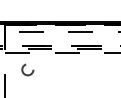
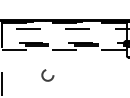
circle: (27, 70) -> (47, 75), moved

